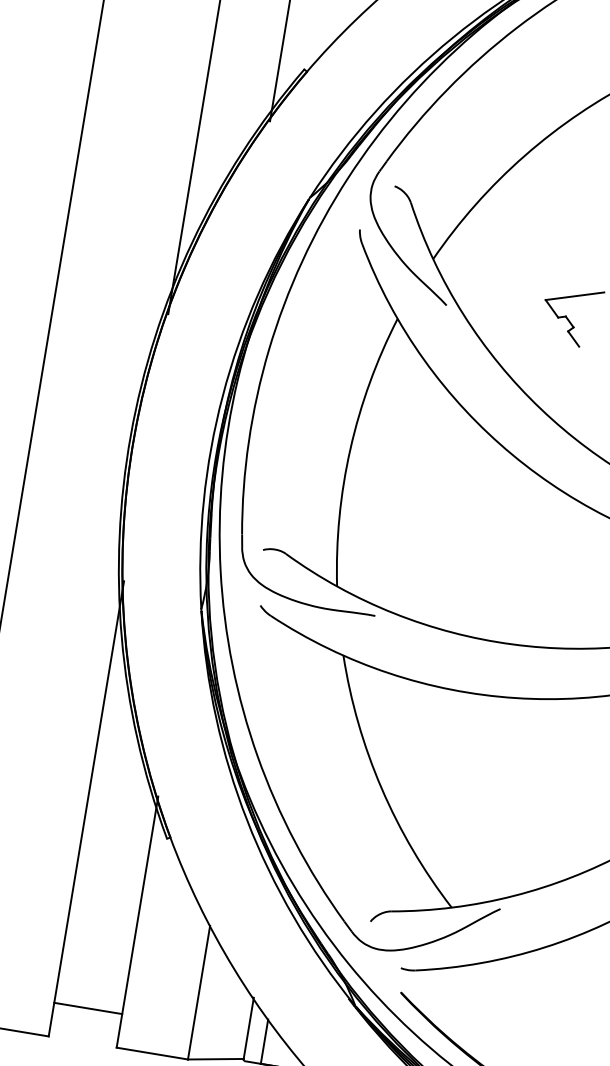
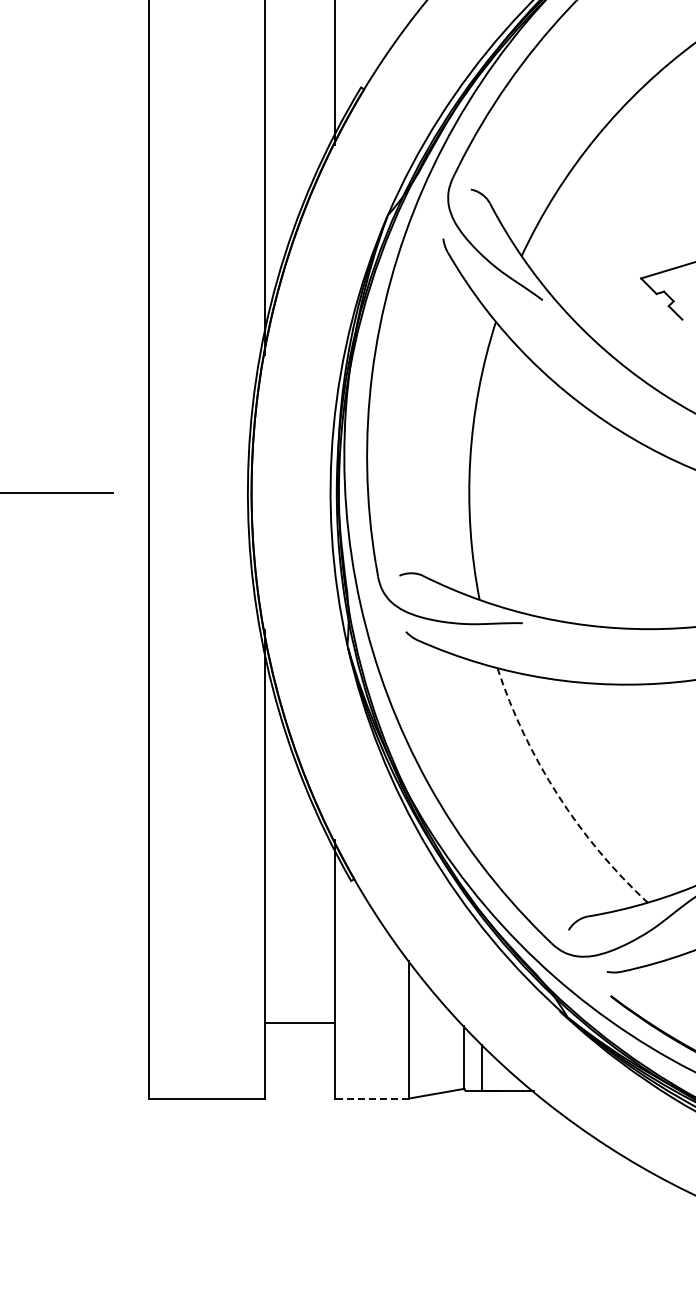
arc: (381, 787) -> (557, 794), solid -> dashed
line: (88, 1008) -> (300, 1023), moved
line: (152, 1053) -> (372, 1098), solid -> dashed

